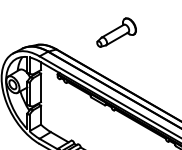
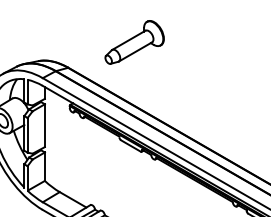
part: (116, 32) -> (134, 42), moved

